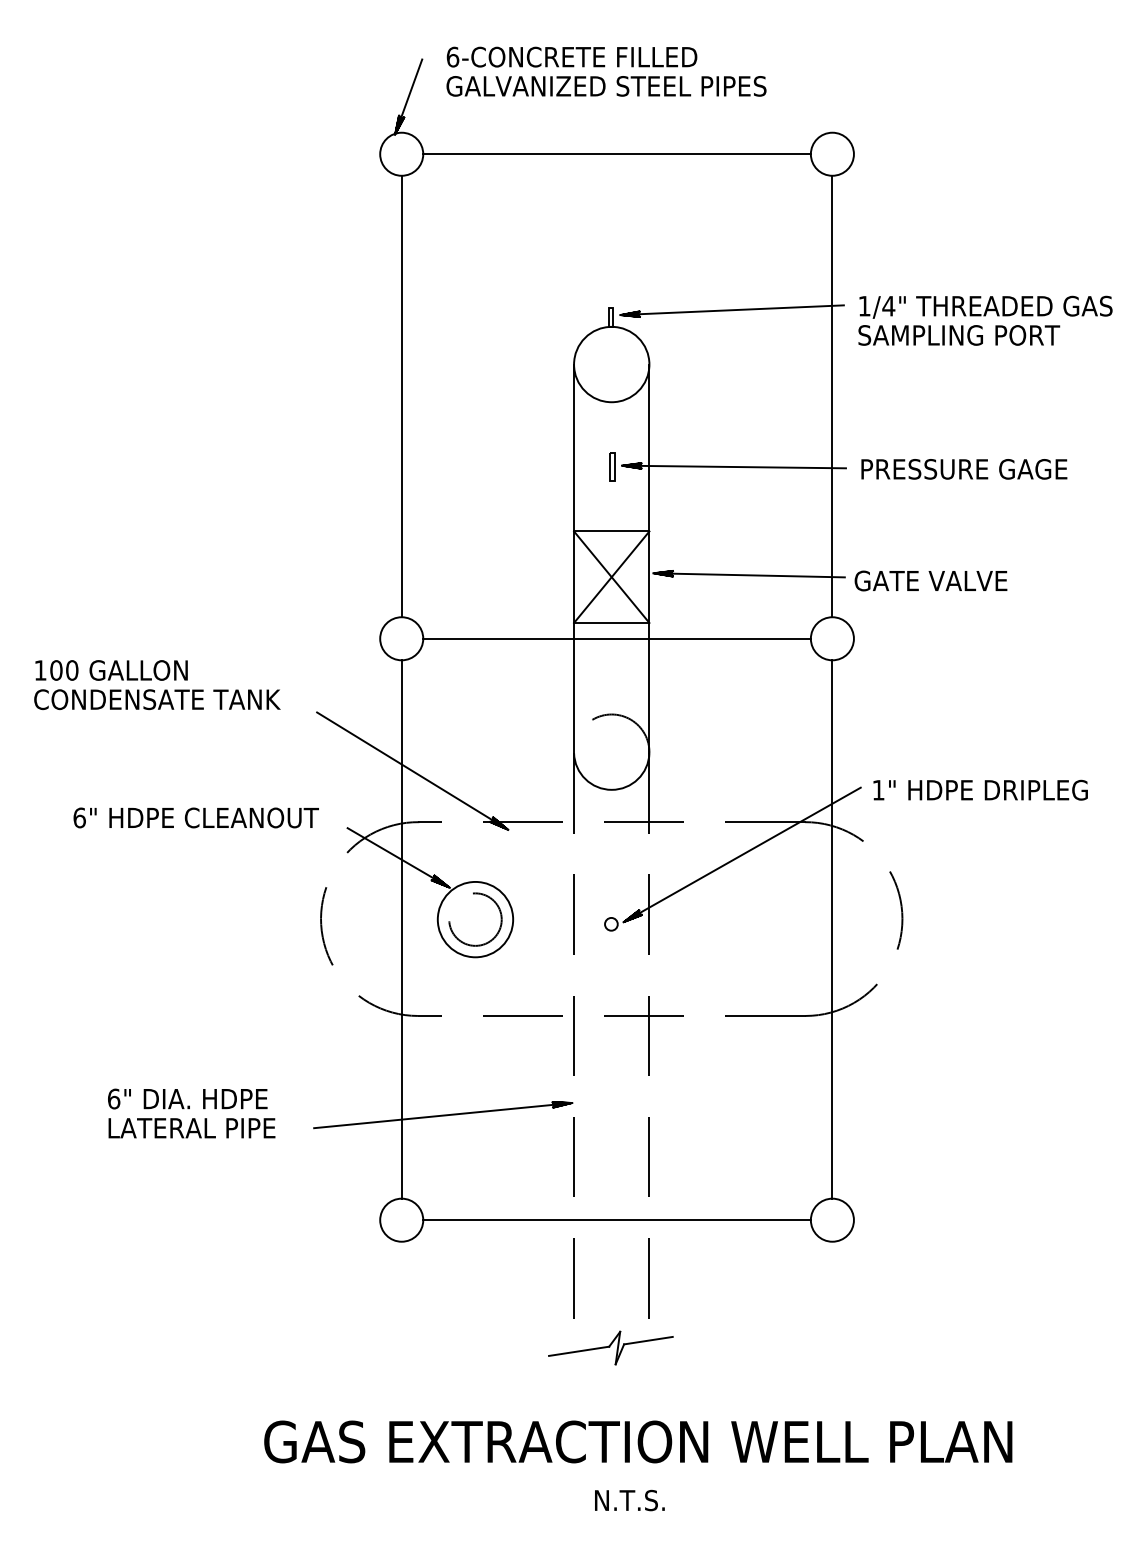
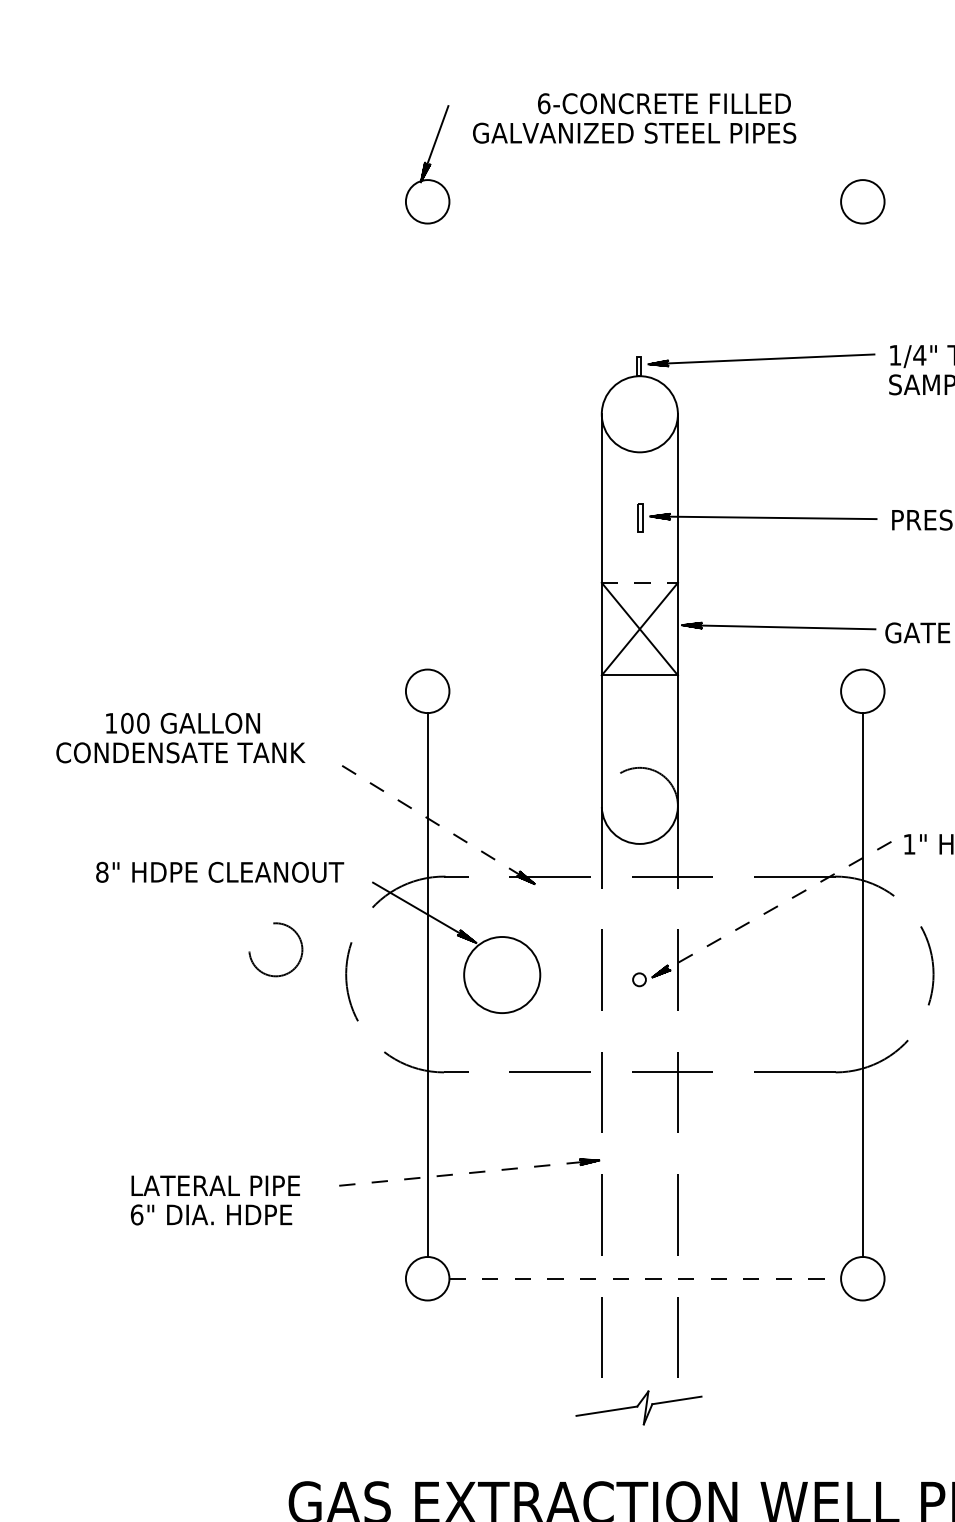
text: (571, 56) -> (663, 103), moved
line: (616, 154) -> (644, 202), removed
line: (401, 396) -> (427, 446), removed
line: (832, 396) -> (862, 446), removed
line: (611, 531) -> (639, 582), solid -> dashed
line: (616, 638) -> (644, 691), removed
text: (111, 670) -> (182, 723), moved
line: (413, 771) -> (439, 825), solid -> dashed
text: (79, 817) -> (102, 871), 6" -> 8"
line: (741, 855) -> (770, 910), solid -> dashed
circle: (475, 919) -> (275, 949), moved
text: (187, 1098) -> (211, 1214), moved
line: (443, 1115) -> (469, 1172), solid -> dashed
line: (617, 1220) -> (645, 1279), solid -> dashed

